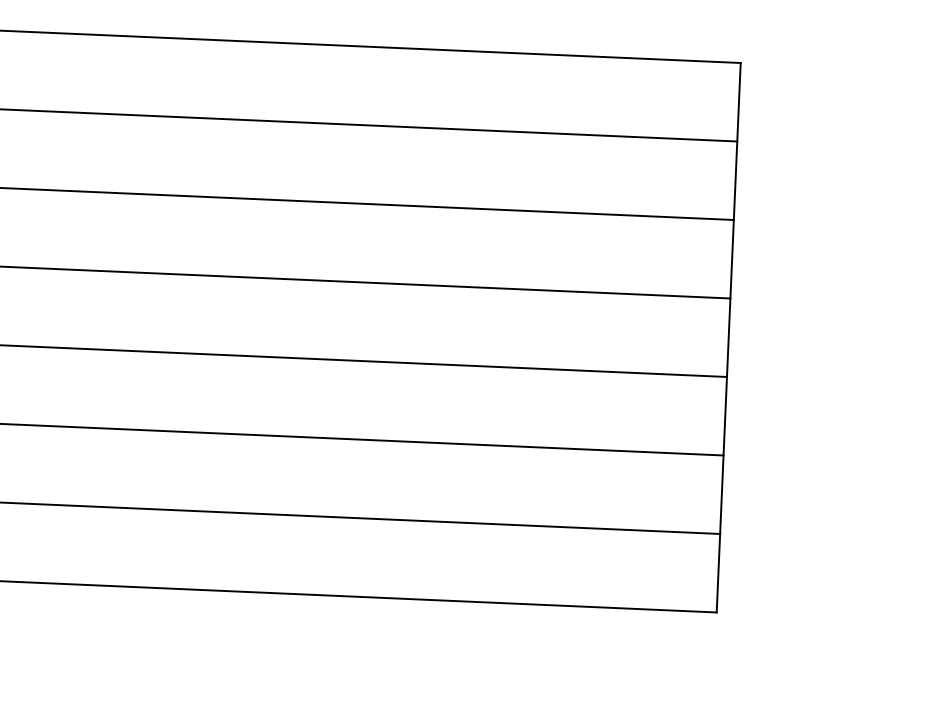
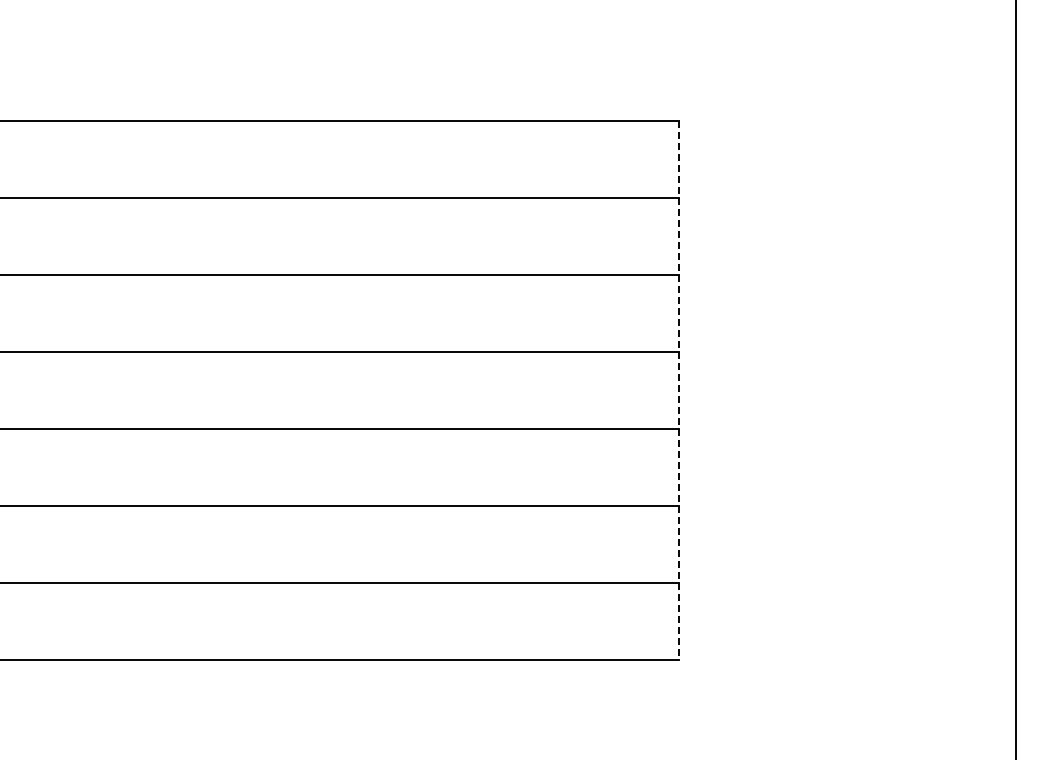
line: (728, 337) -> (678, 390), solid -> dashed

